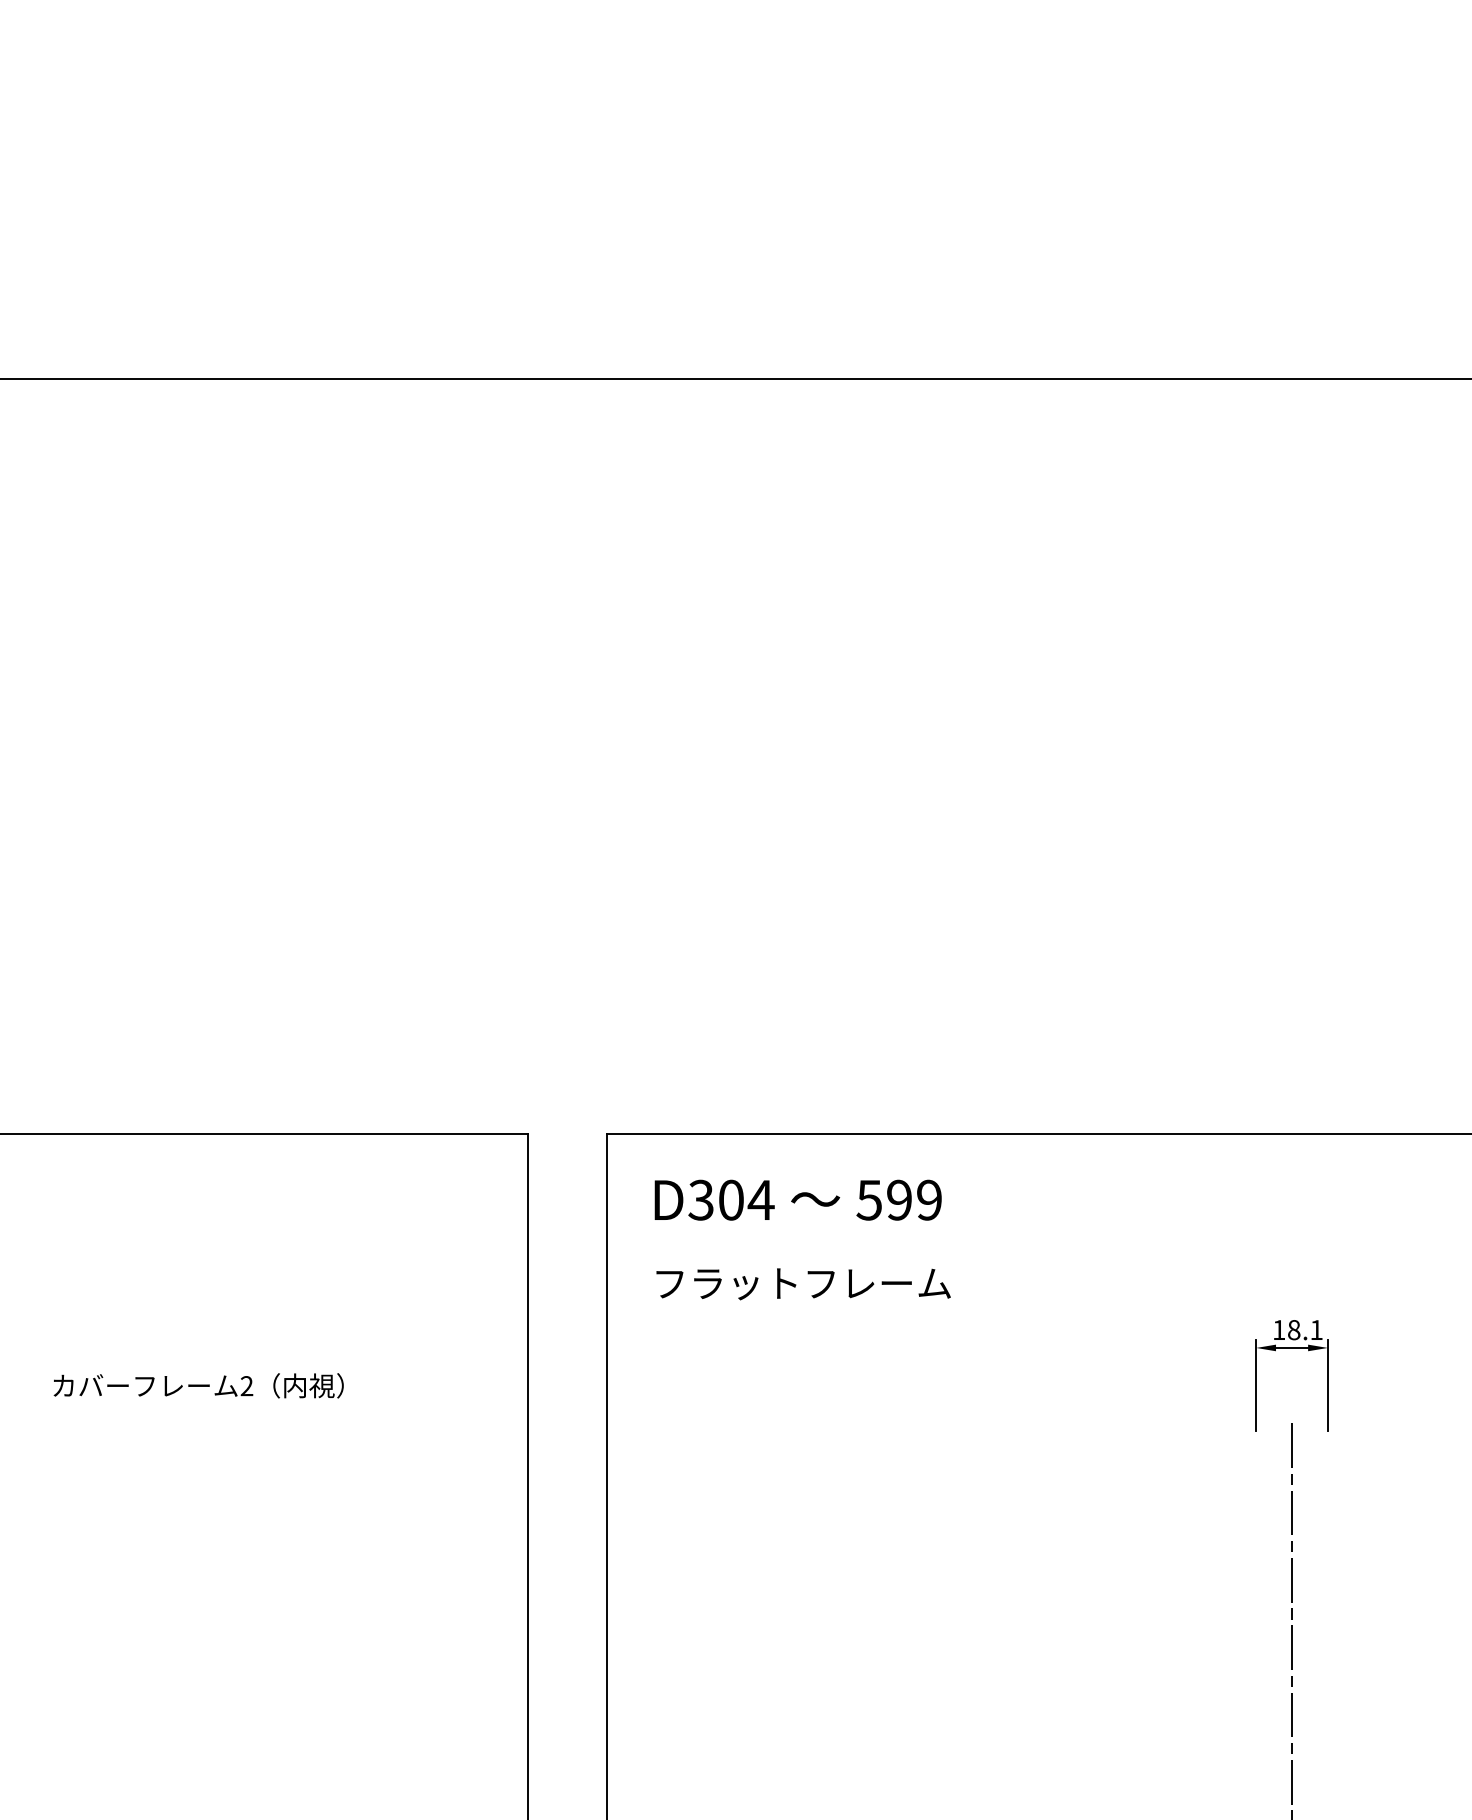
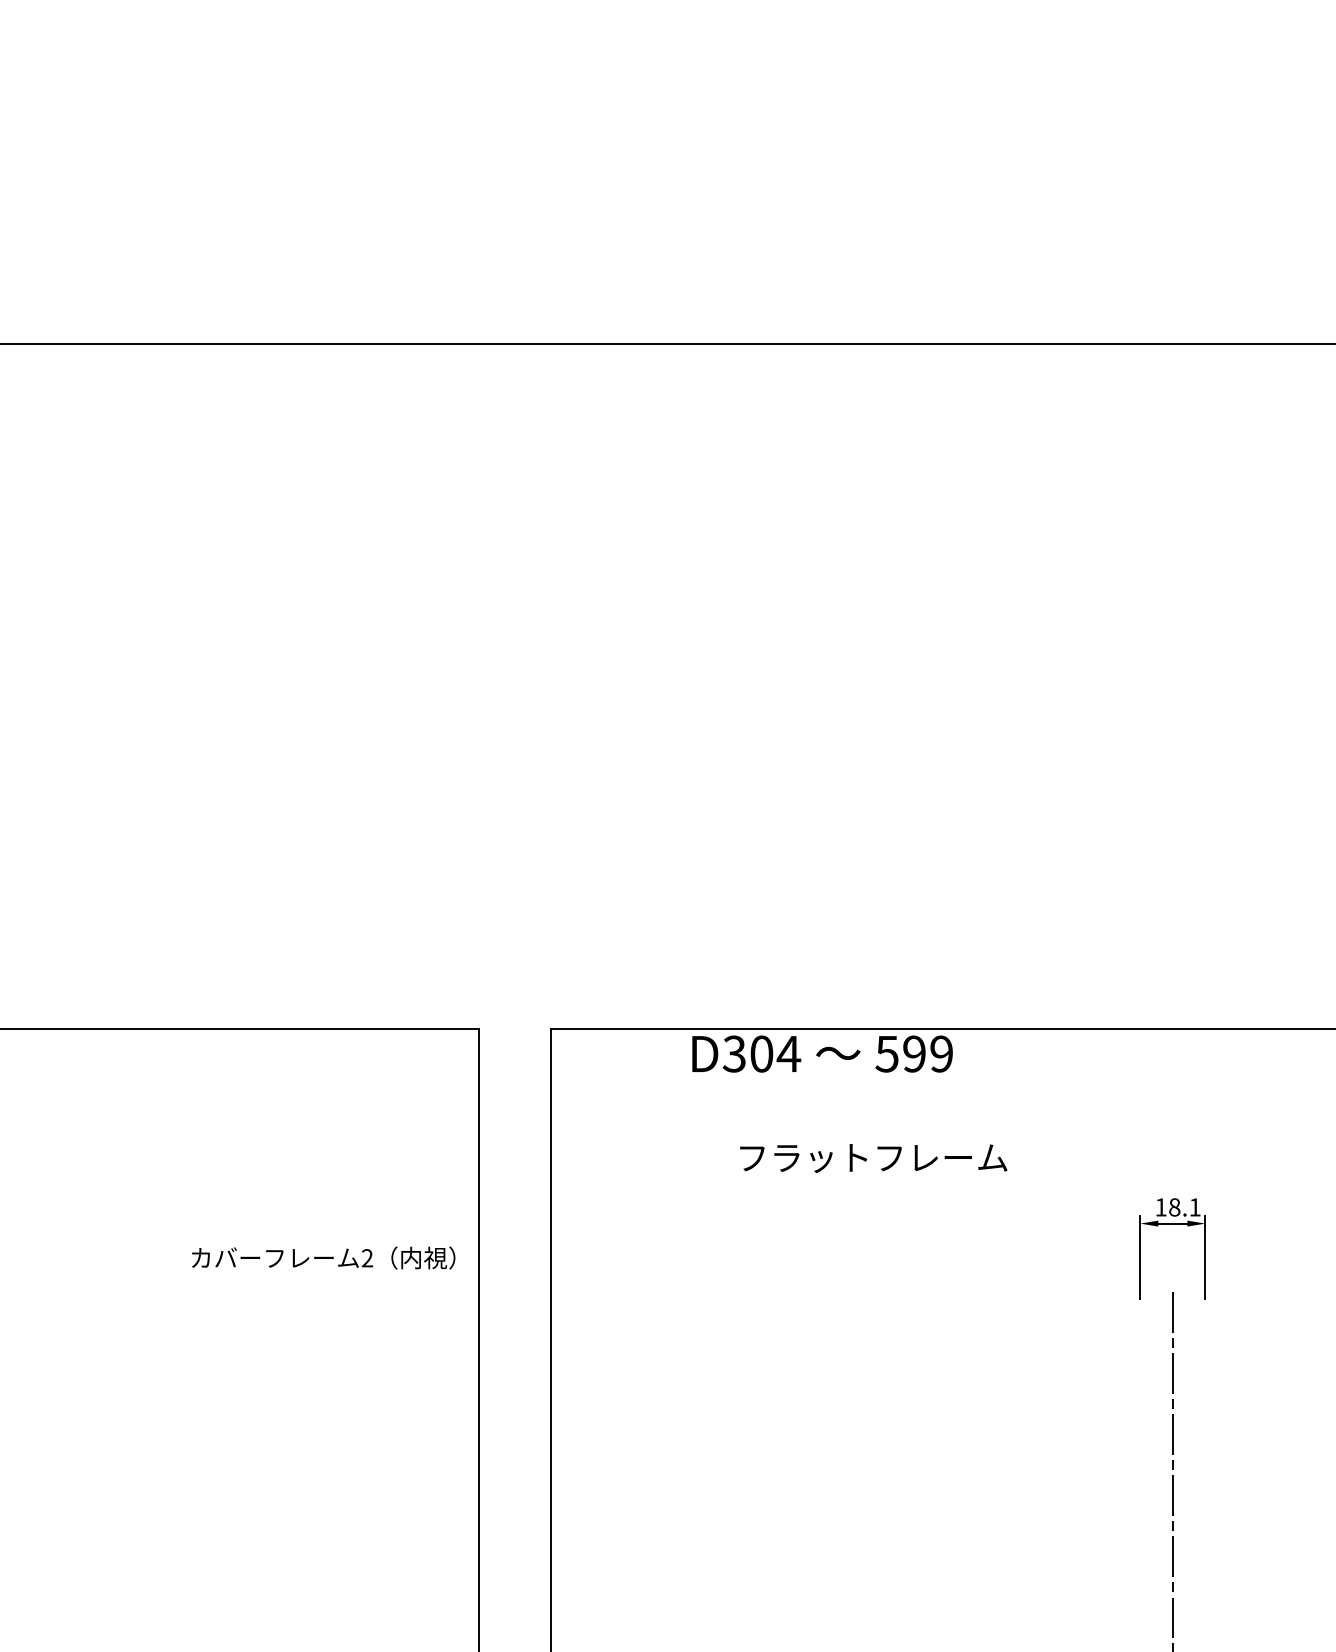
text: (797, 1199) -> (821, 1053), moved
text: (803, 1284) -> (873, 1158), moved
text: (198, 1385) -> (323, 1257), moved

